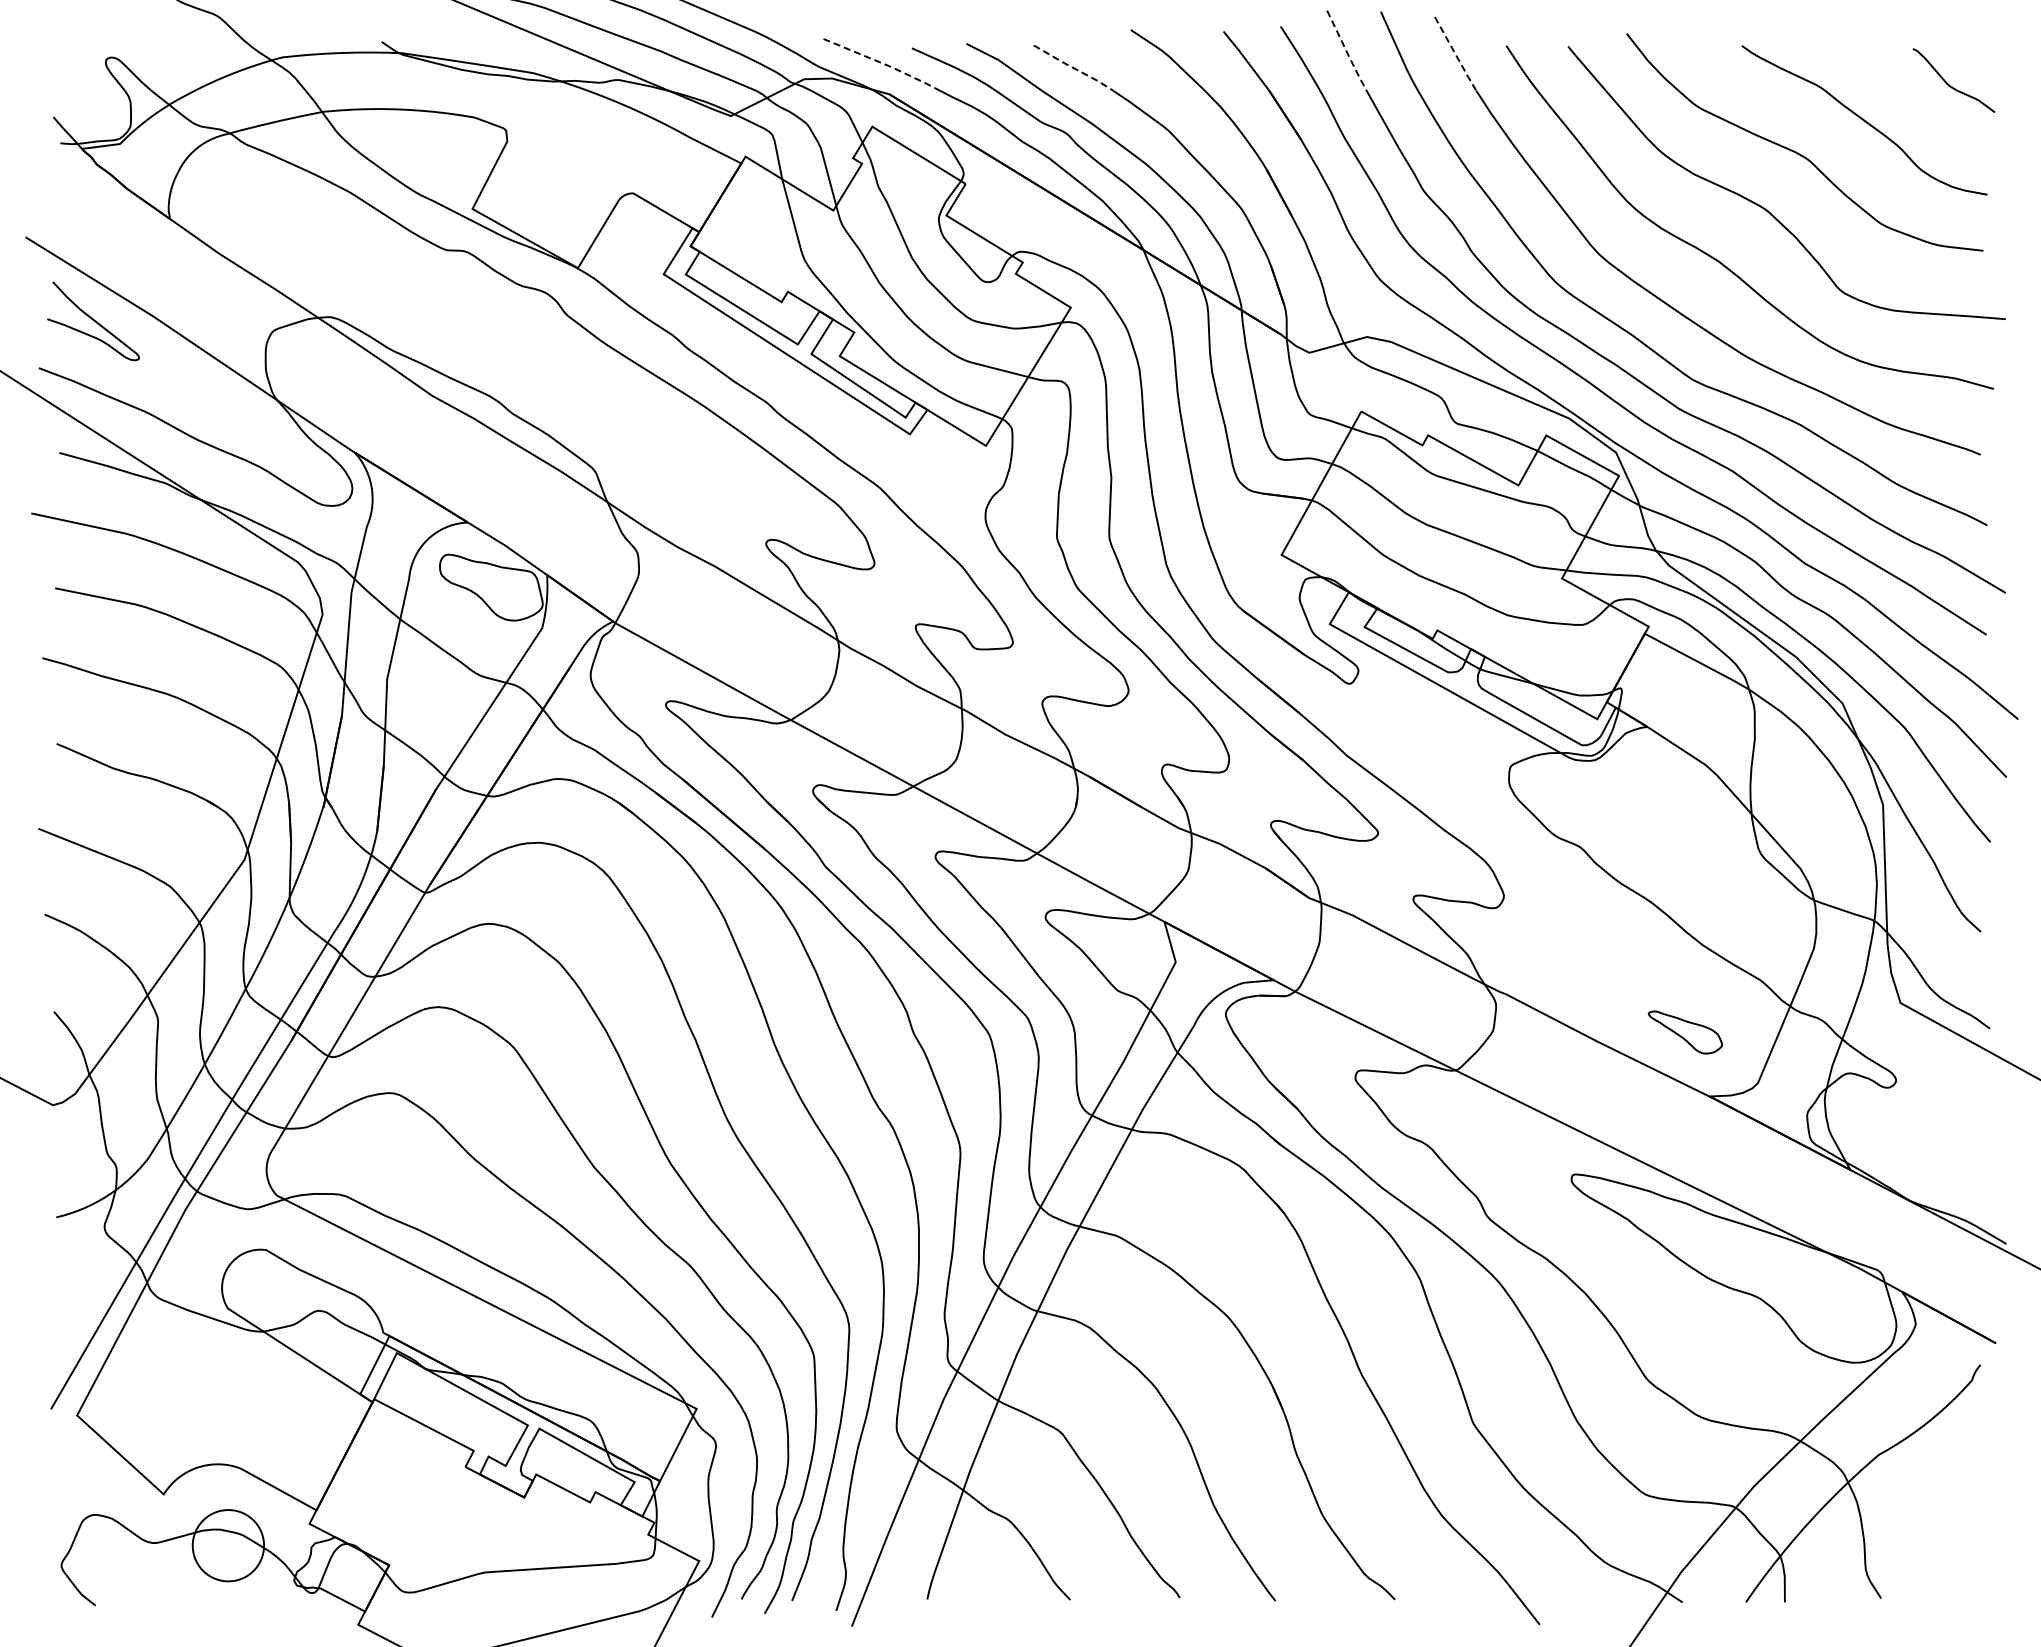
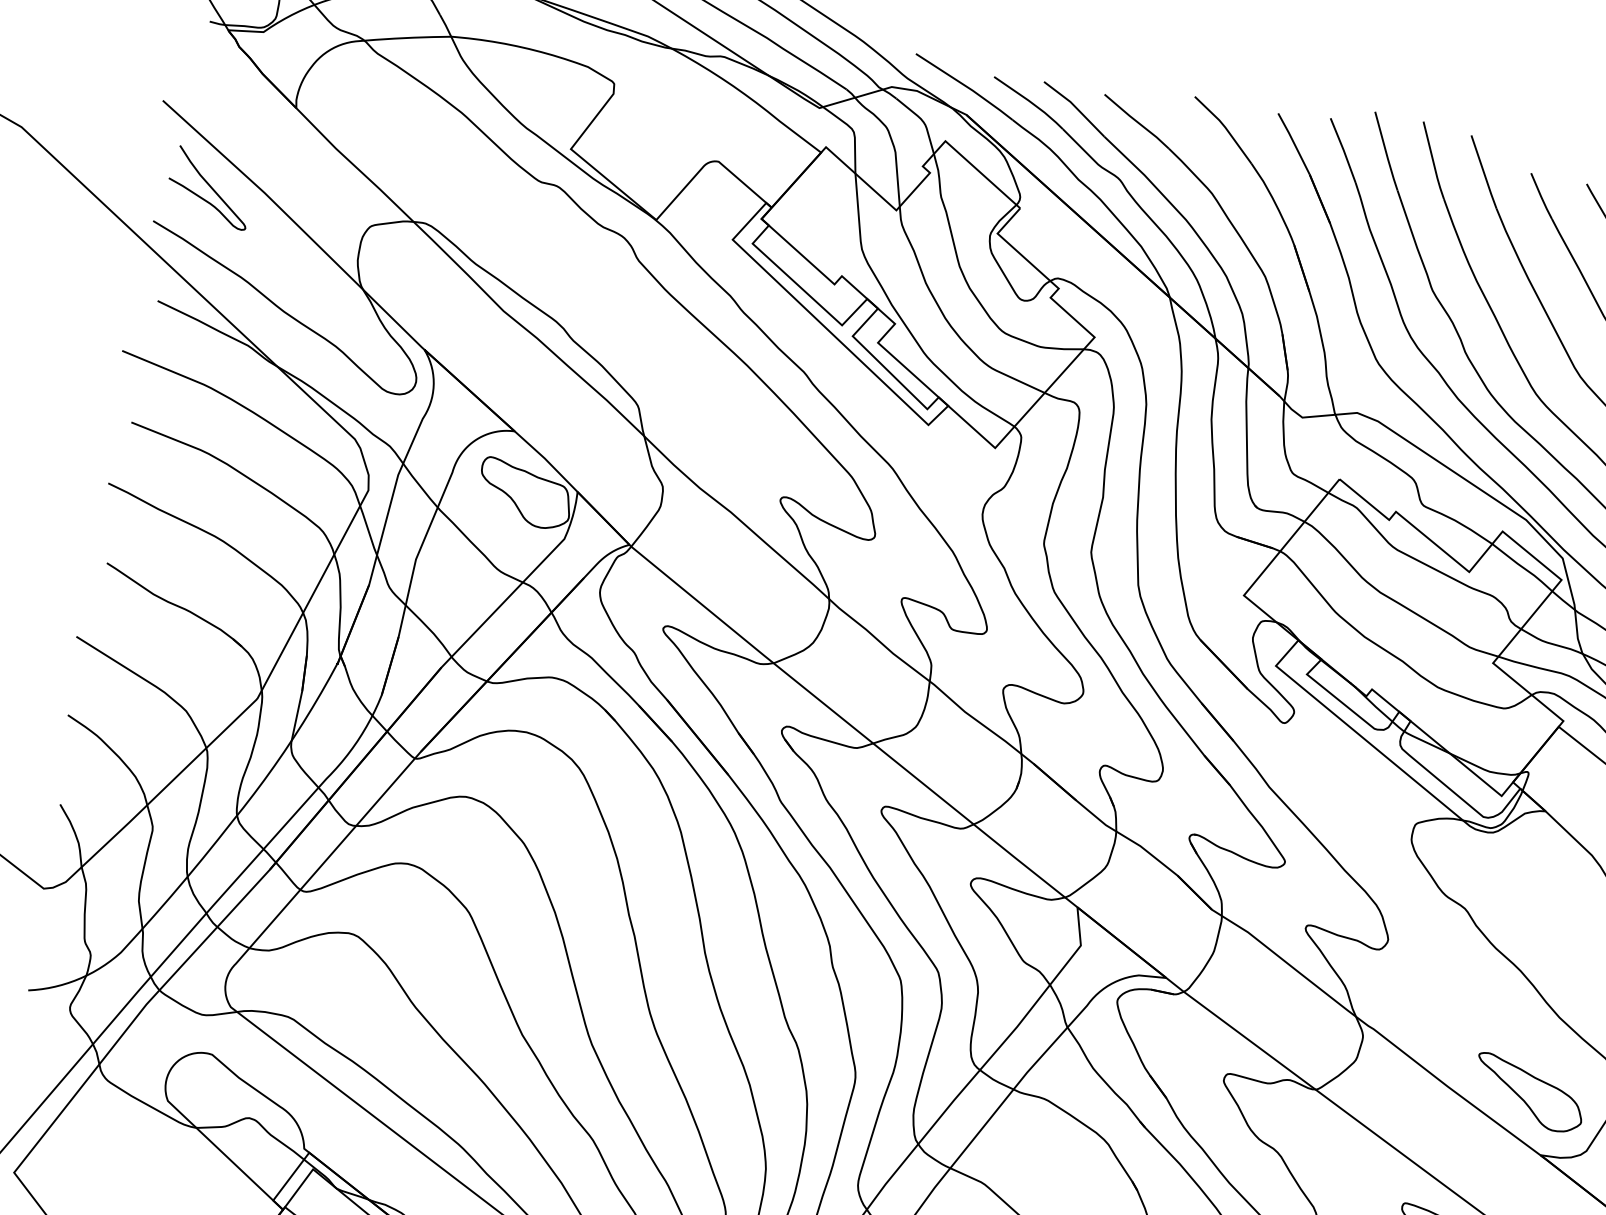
line: (1347, 52) -> (1386, 152), dashed -> solid
line: (1456, 55) -> (1484, 173), dashed -> solid
line: (884, 64) -> (966, 87), dashed -> solid
line: (1074, 68) -> (1137, 122), dashed -> solid
part: (1685, 1032) -> (1529, 1093), size x1.67

